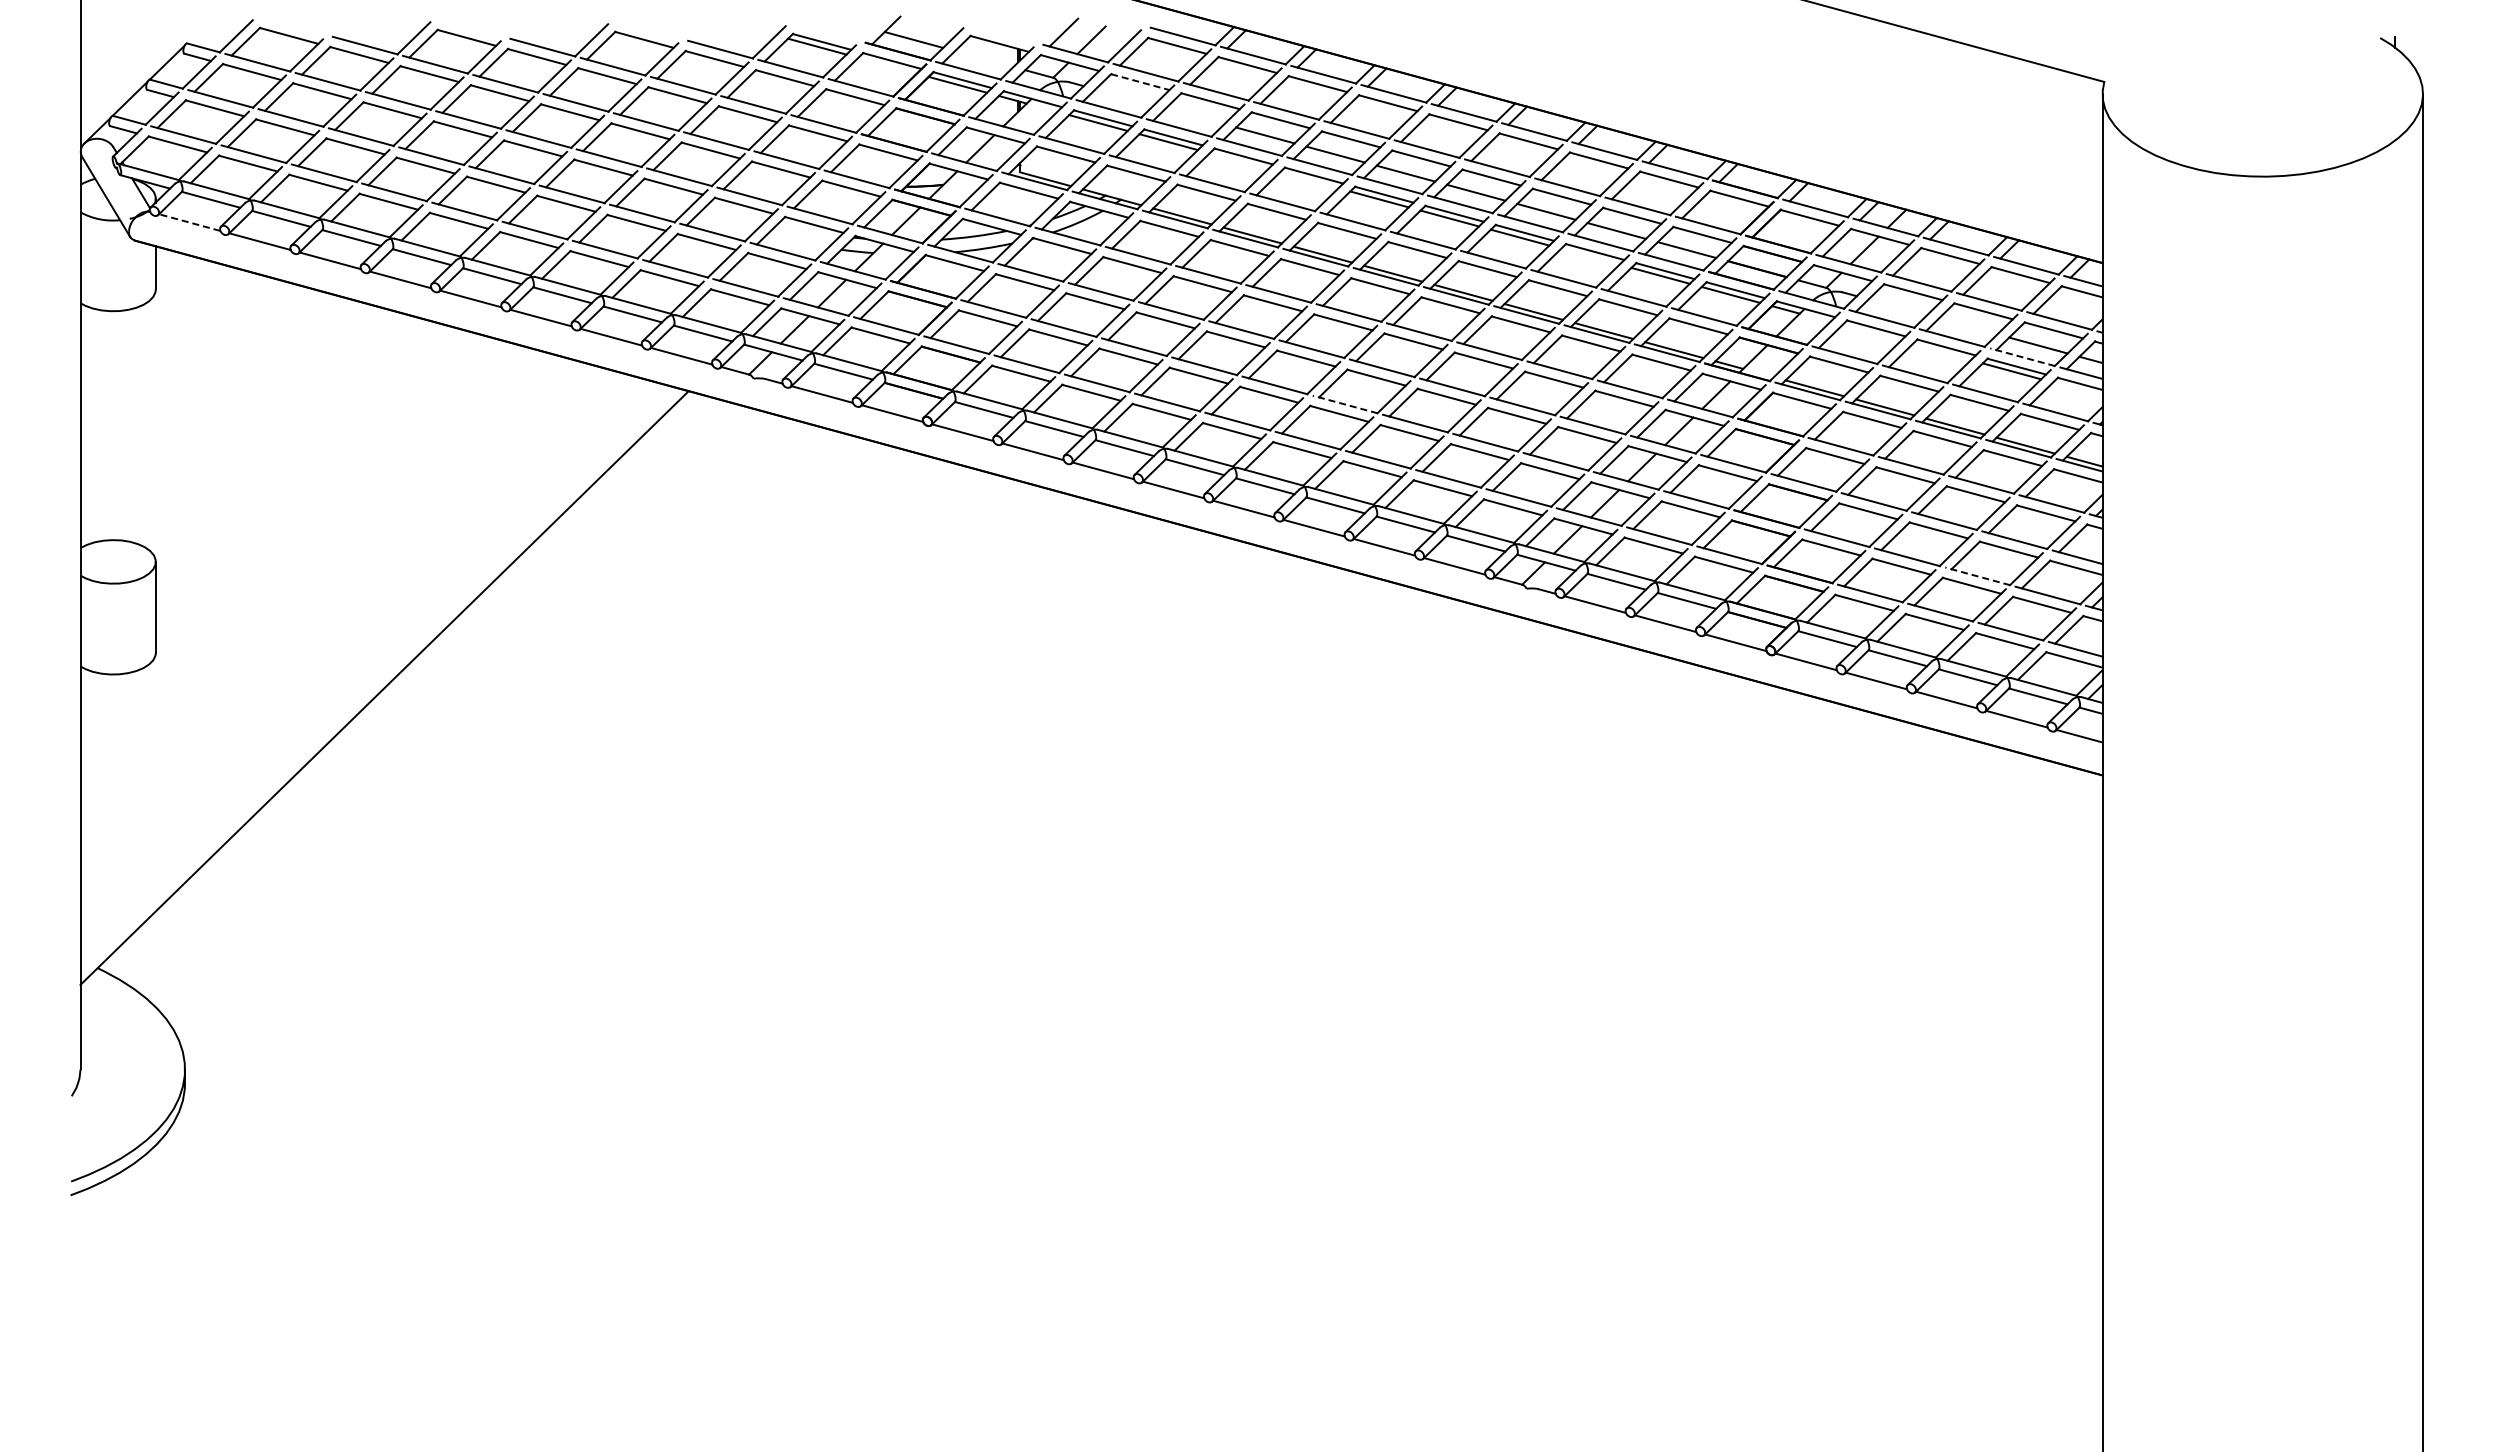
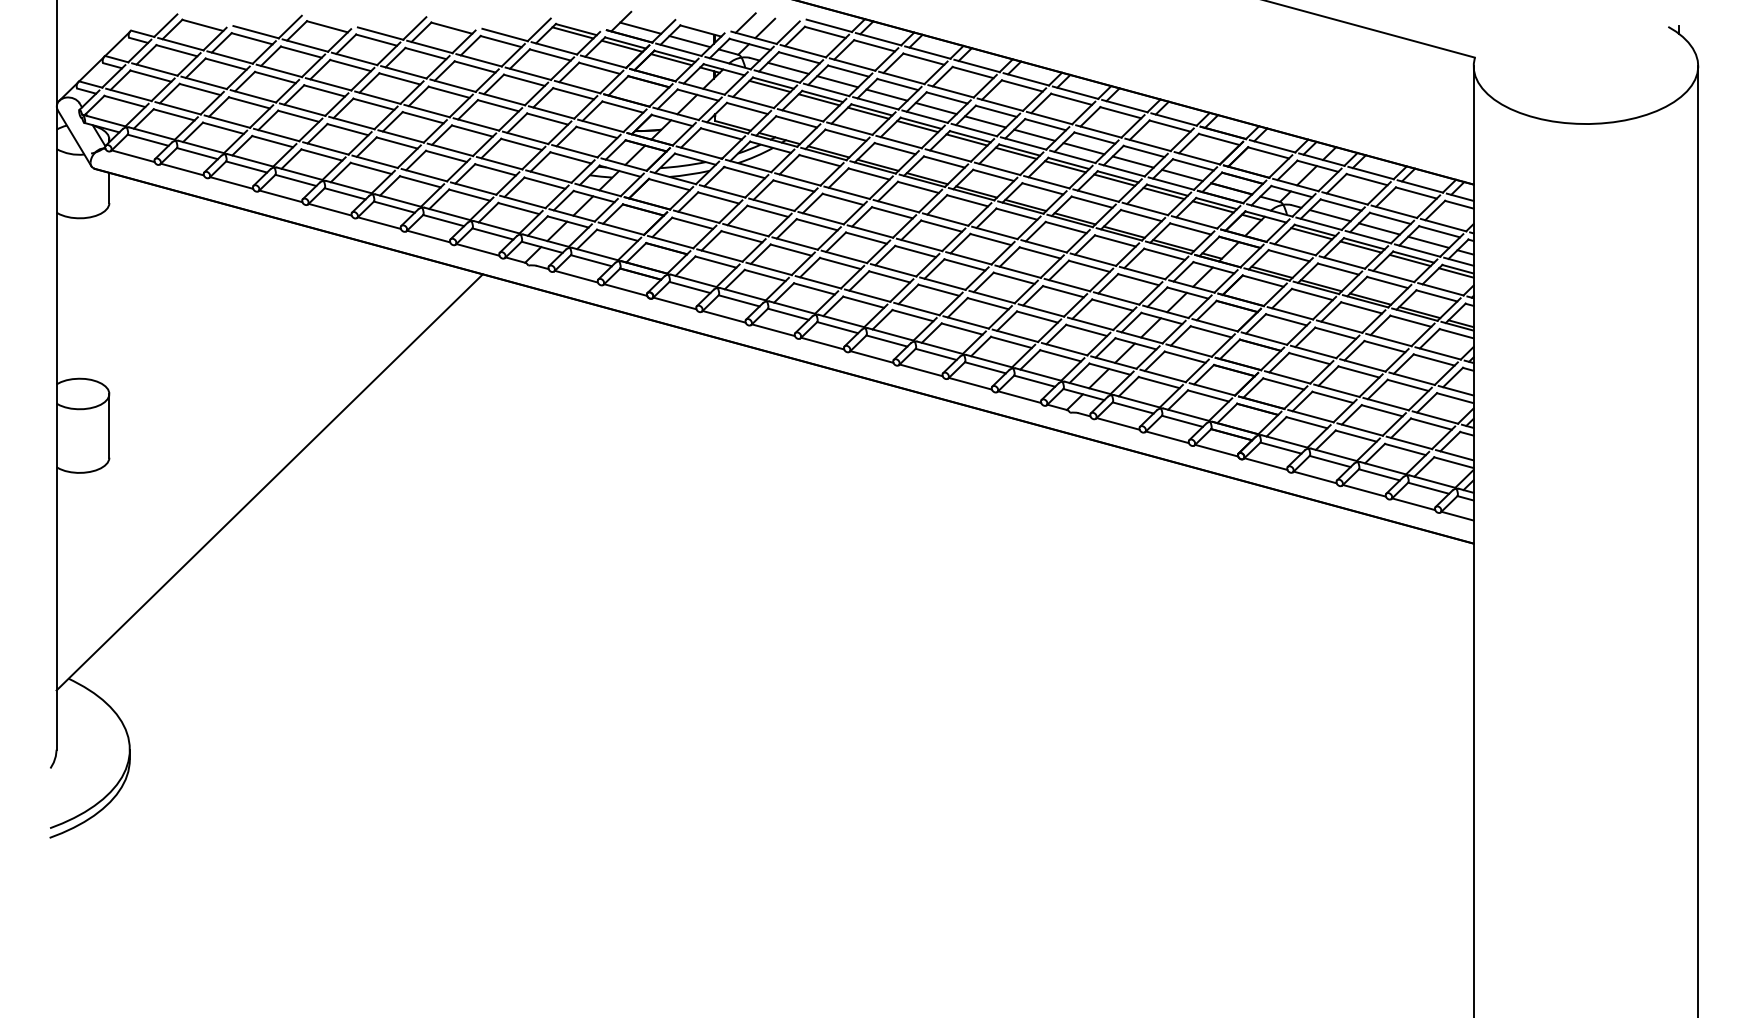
line: (984, 59) -> (690, 41), added
line: (887, 65) -> (622, 46), added
line: (1140, 82) -> (799, 58), dashed -> solid
line: (1124, 97) -> (788, 68), added
line: (1194, 116) -> (837, 81), added
line: (1238, 161) -> (868, 113), added
line: (1309, 180) -> (917, 126), added
line: (189, 222) -> (133, 156), dashed -> solid
line: (1590, 256) -> (1114, 179), added
line: (1897, 307) -> (1329, 215), added
line: (1967, 326) -> (1379, 229), added
line: (1871, 333) -> (1311, 233), added
line: (1941, 352) -> (1360, 247), added
line: (2022, 357) -> (1417, 250), dashed -> solid
line: (2077, 388) -> (1456, 272), added
line: (1345, 404) -> (943, 283), dashed -> solid
line: (1977, 576) -> (1386, 404), dashed -> solid

